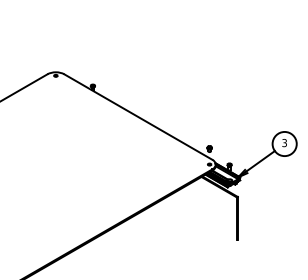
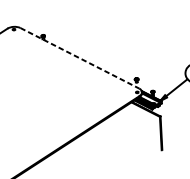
line: (138, 117) -> (80, 58), solid -> dashed

